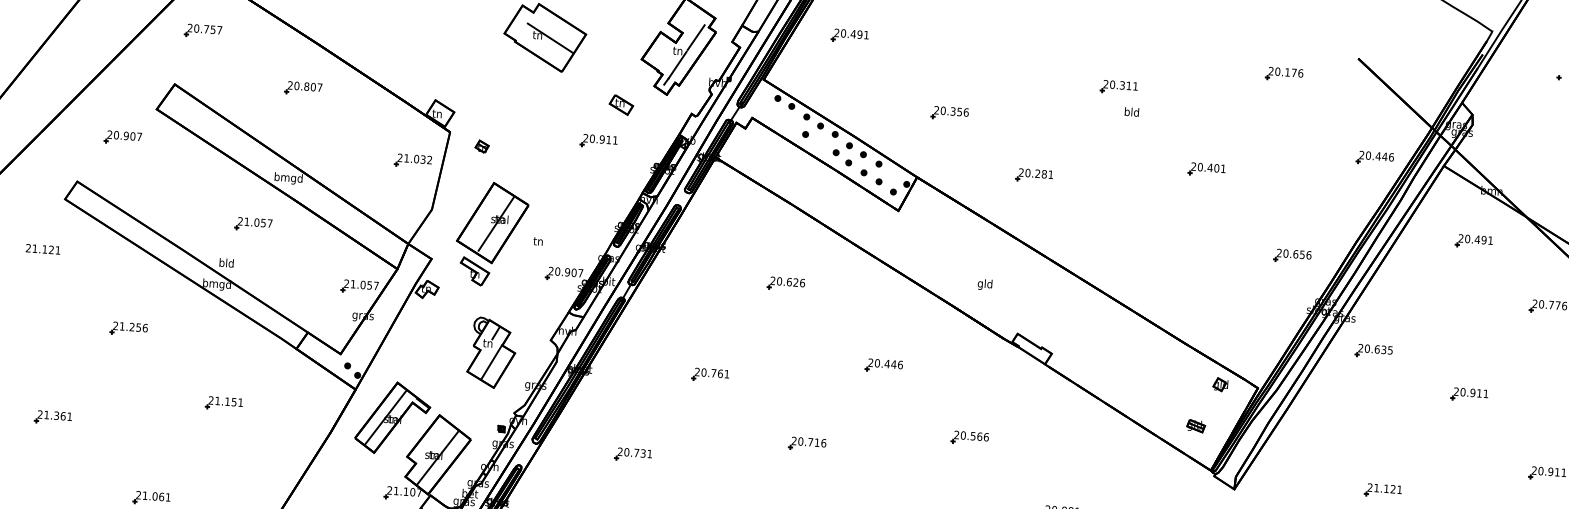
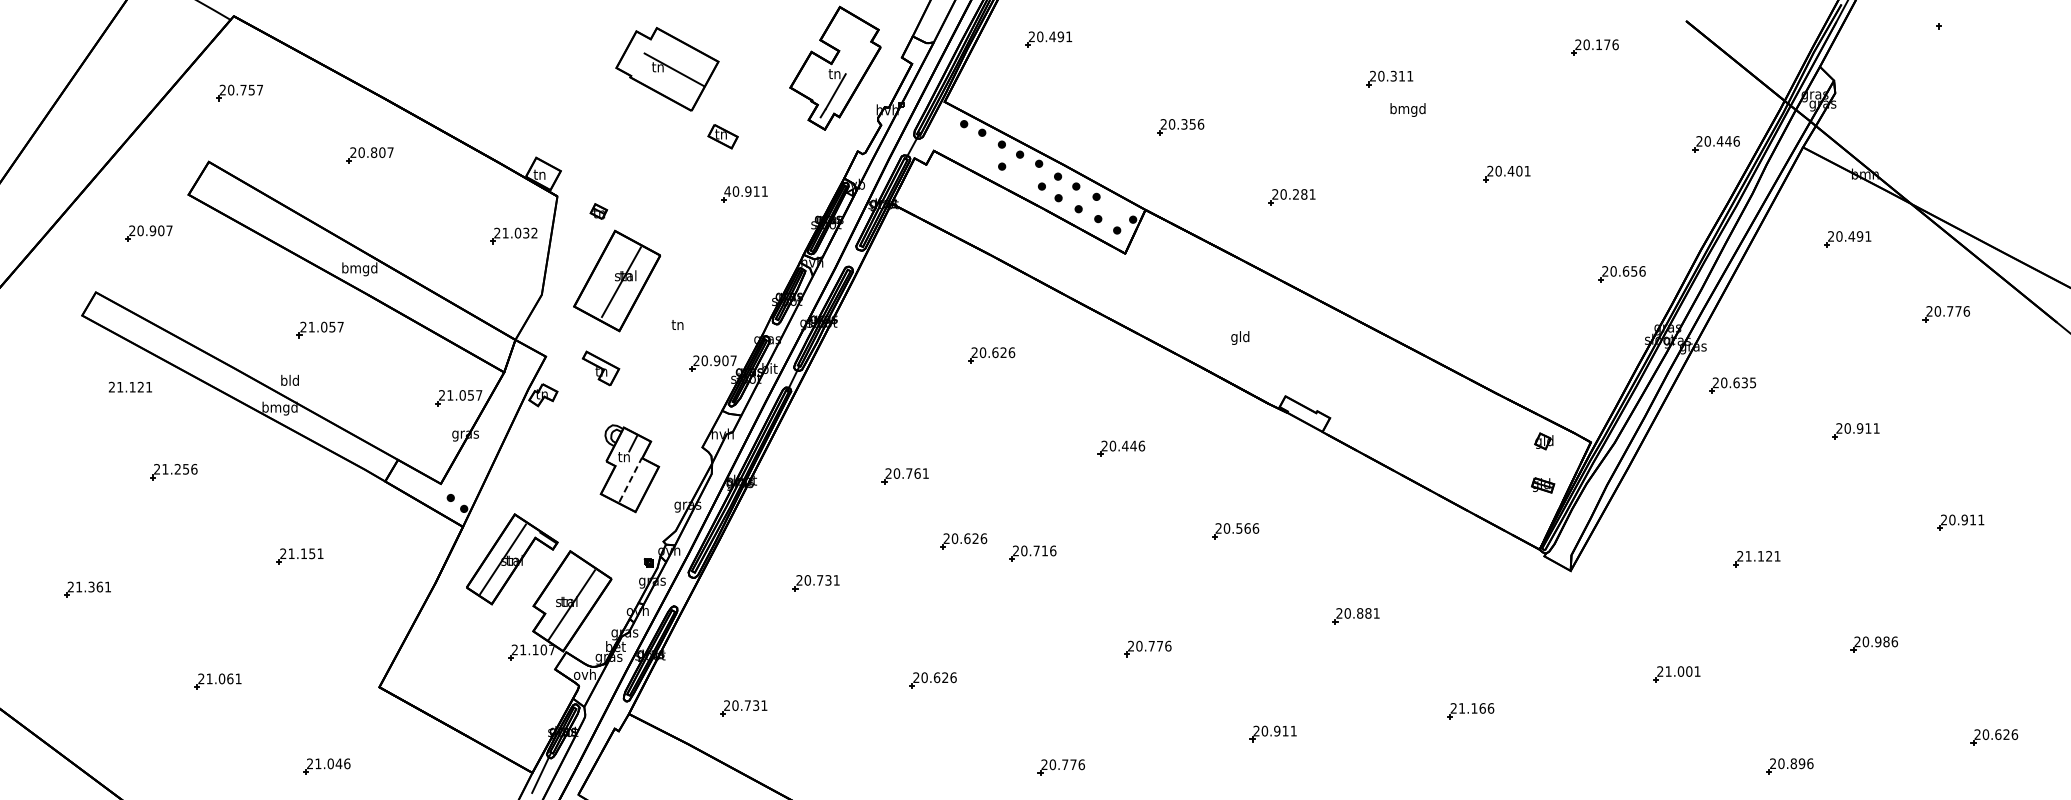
line: (695, 37) -> (855, 55), removed
part: (620, 104) -> (722, 136), moved
text: (1131, 112) -> (1407, 109), bld -> bmgd
text: (585, 138) -> (727, 191), 20.911 -> 40.911
part: (492, 222) -> (616, 280), moved
text: (42, 248) -> (129, 386), moved
line: (491, 362) -> (630, 480), solid -> dashed
part: (1196, 426) -> (1543, 485), moved
part: (752, 430) -> (963, 541), added

